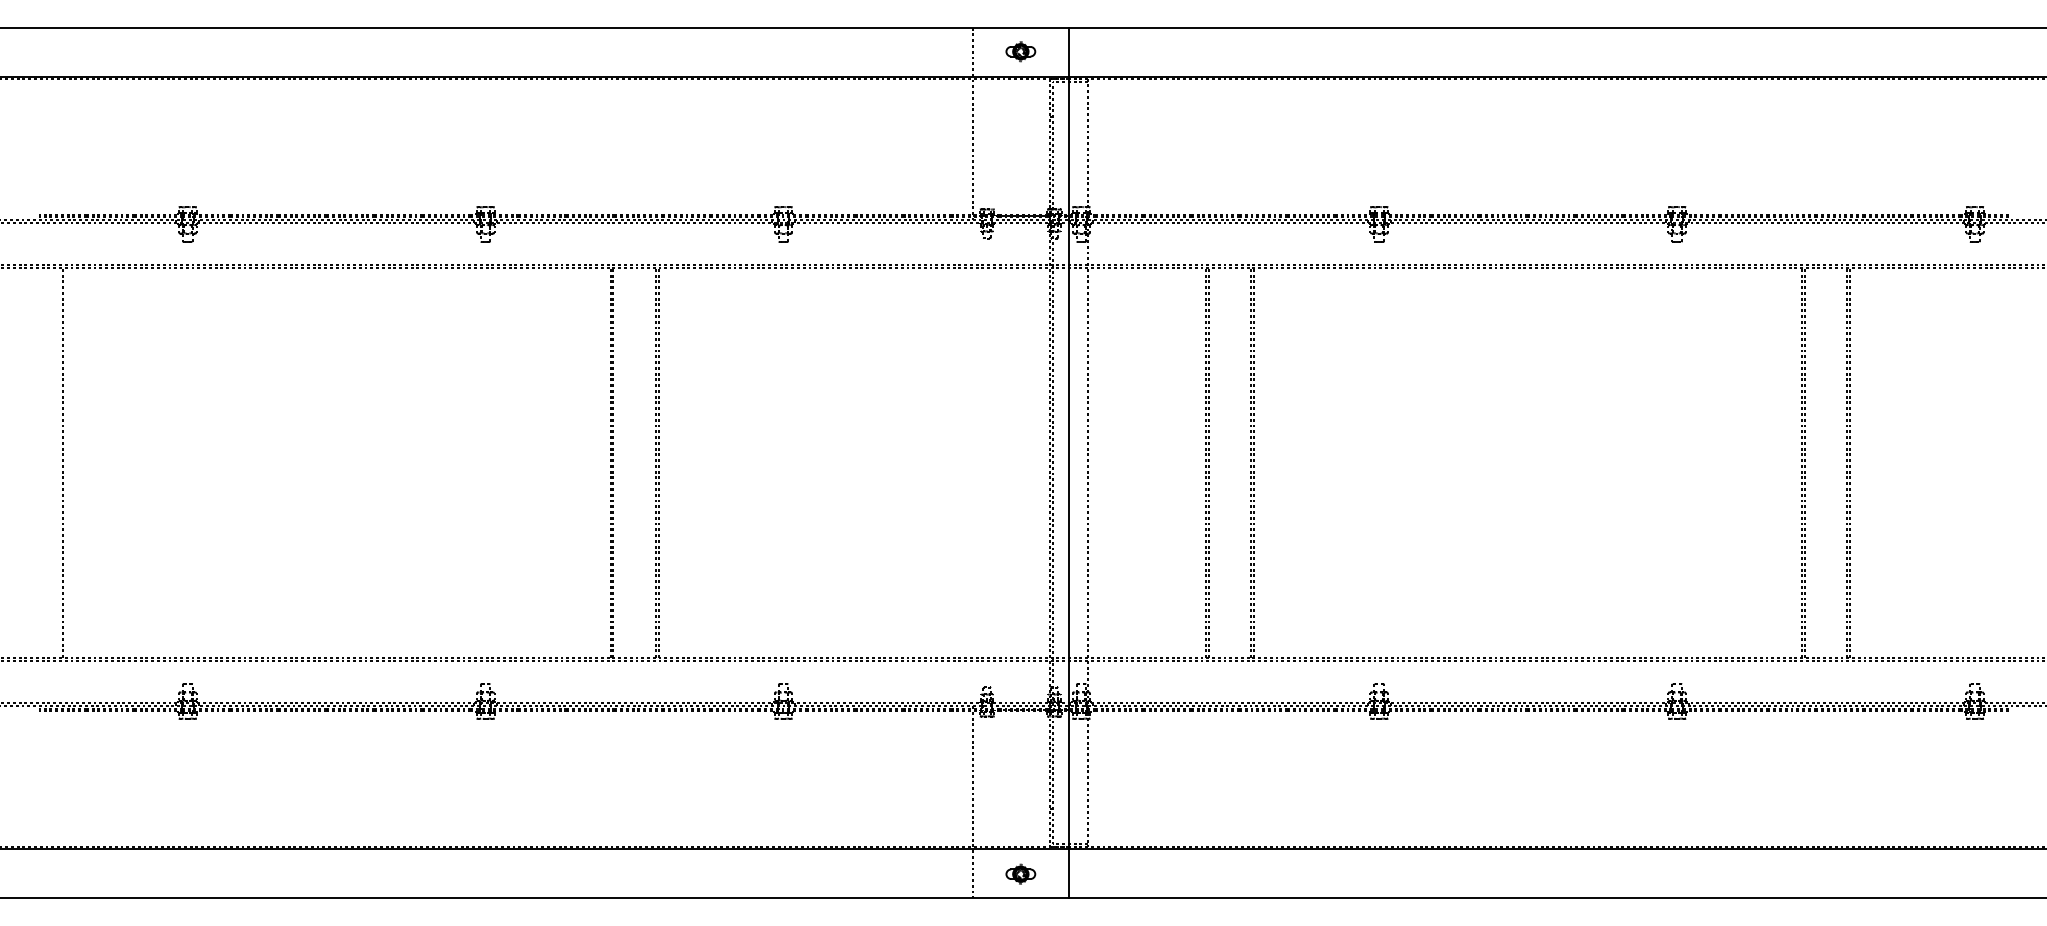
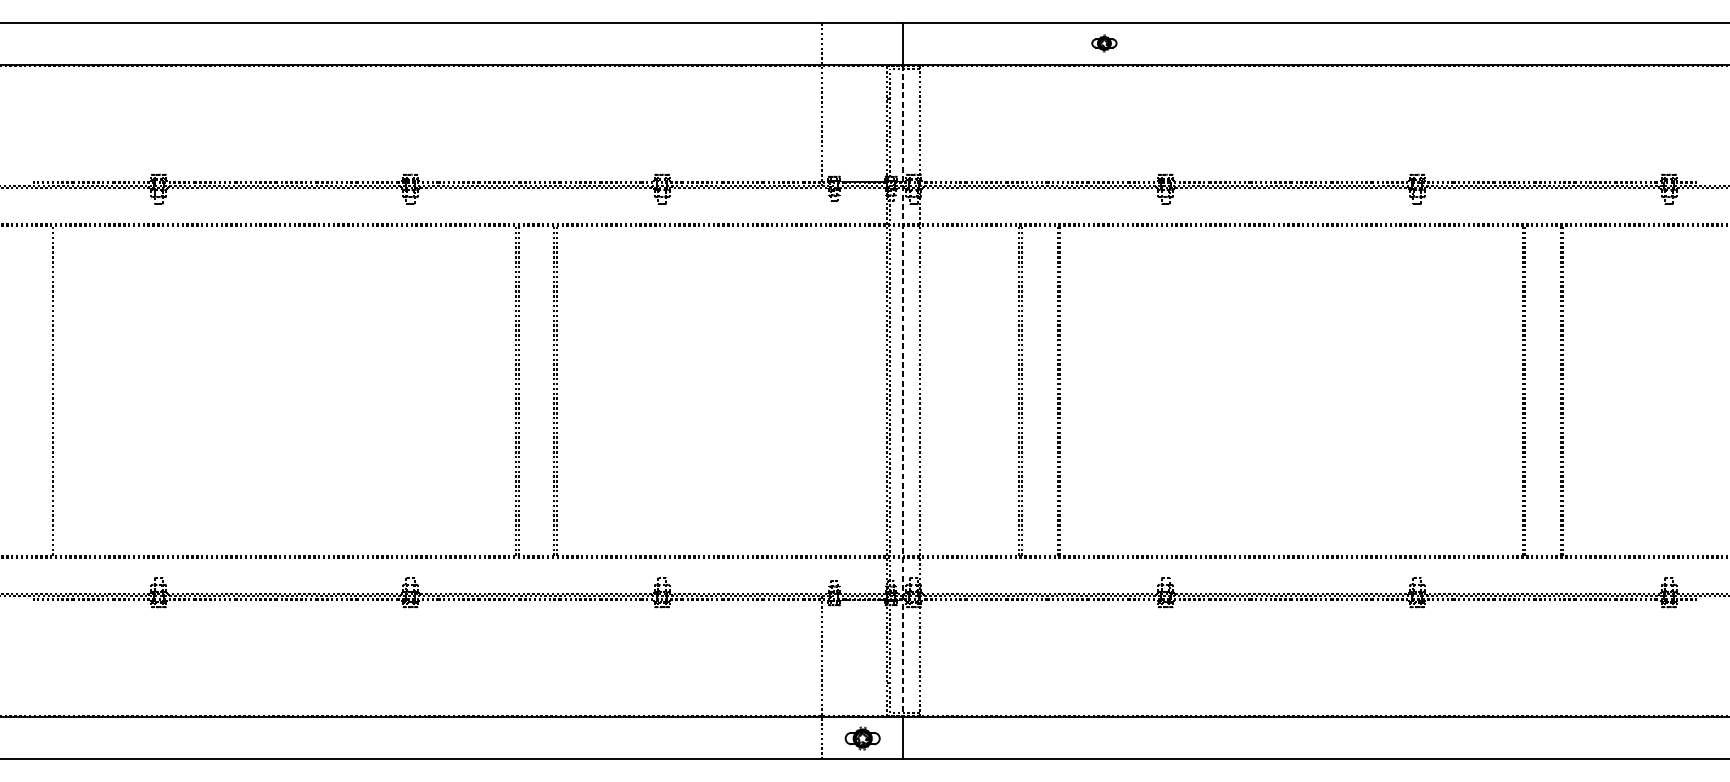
part: (1020, 51) -> (1104, 43), moved
line: (1068, 463) -> (903, 391), solid -> dashed
part: (1020, 873) -> (862, 737), size x1.4

